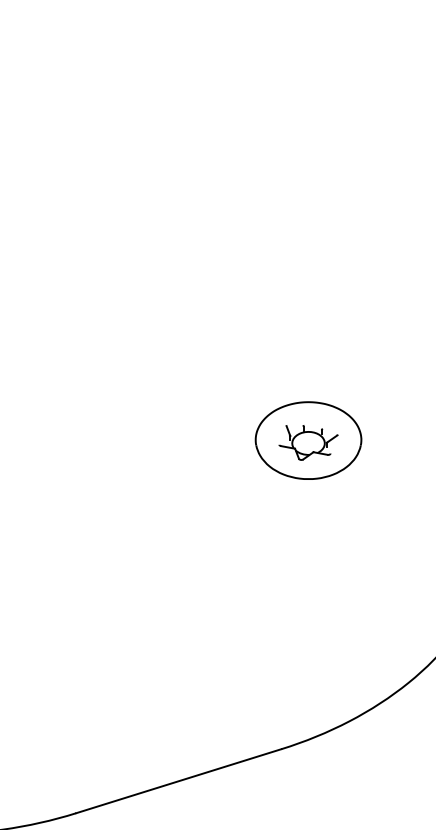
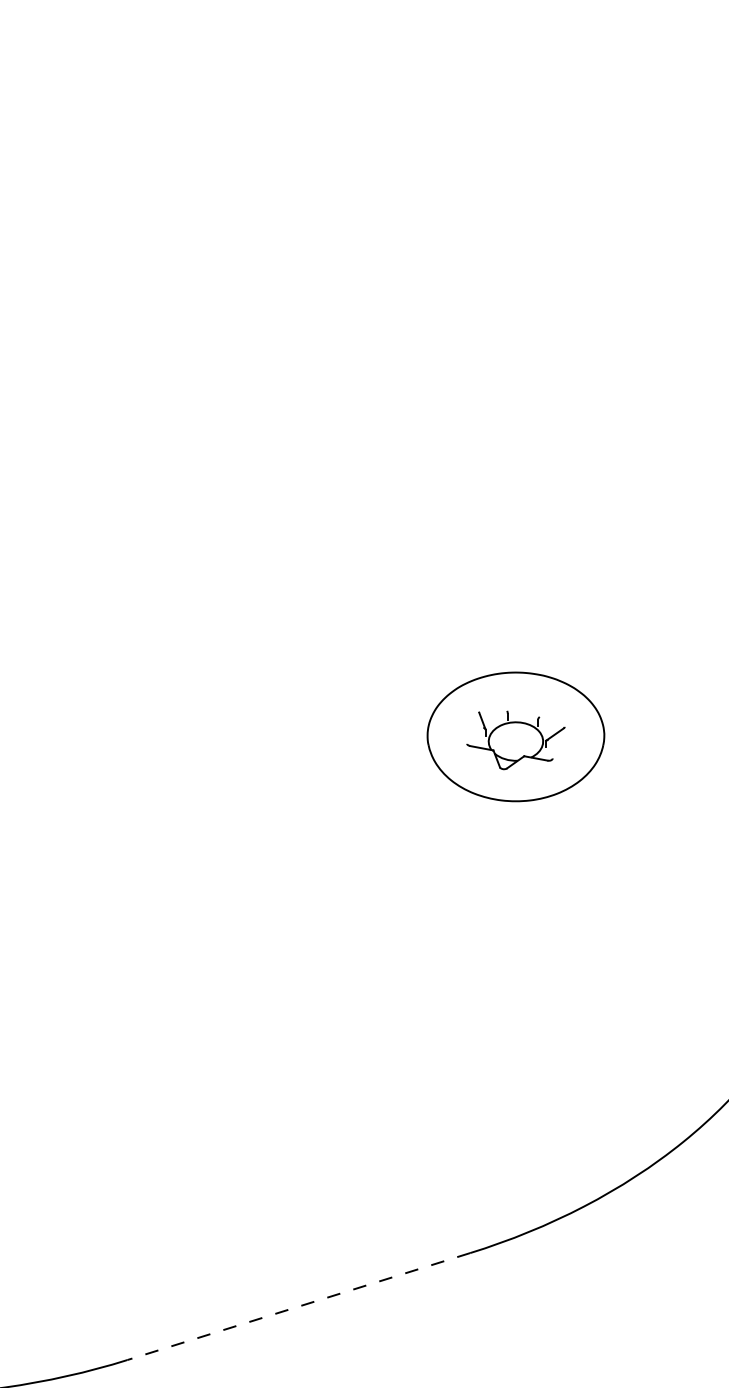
line: (178, 781) -> (298, 1307), solid -> dashed

